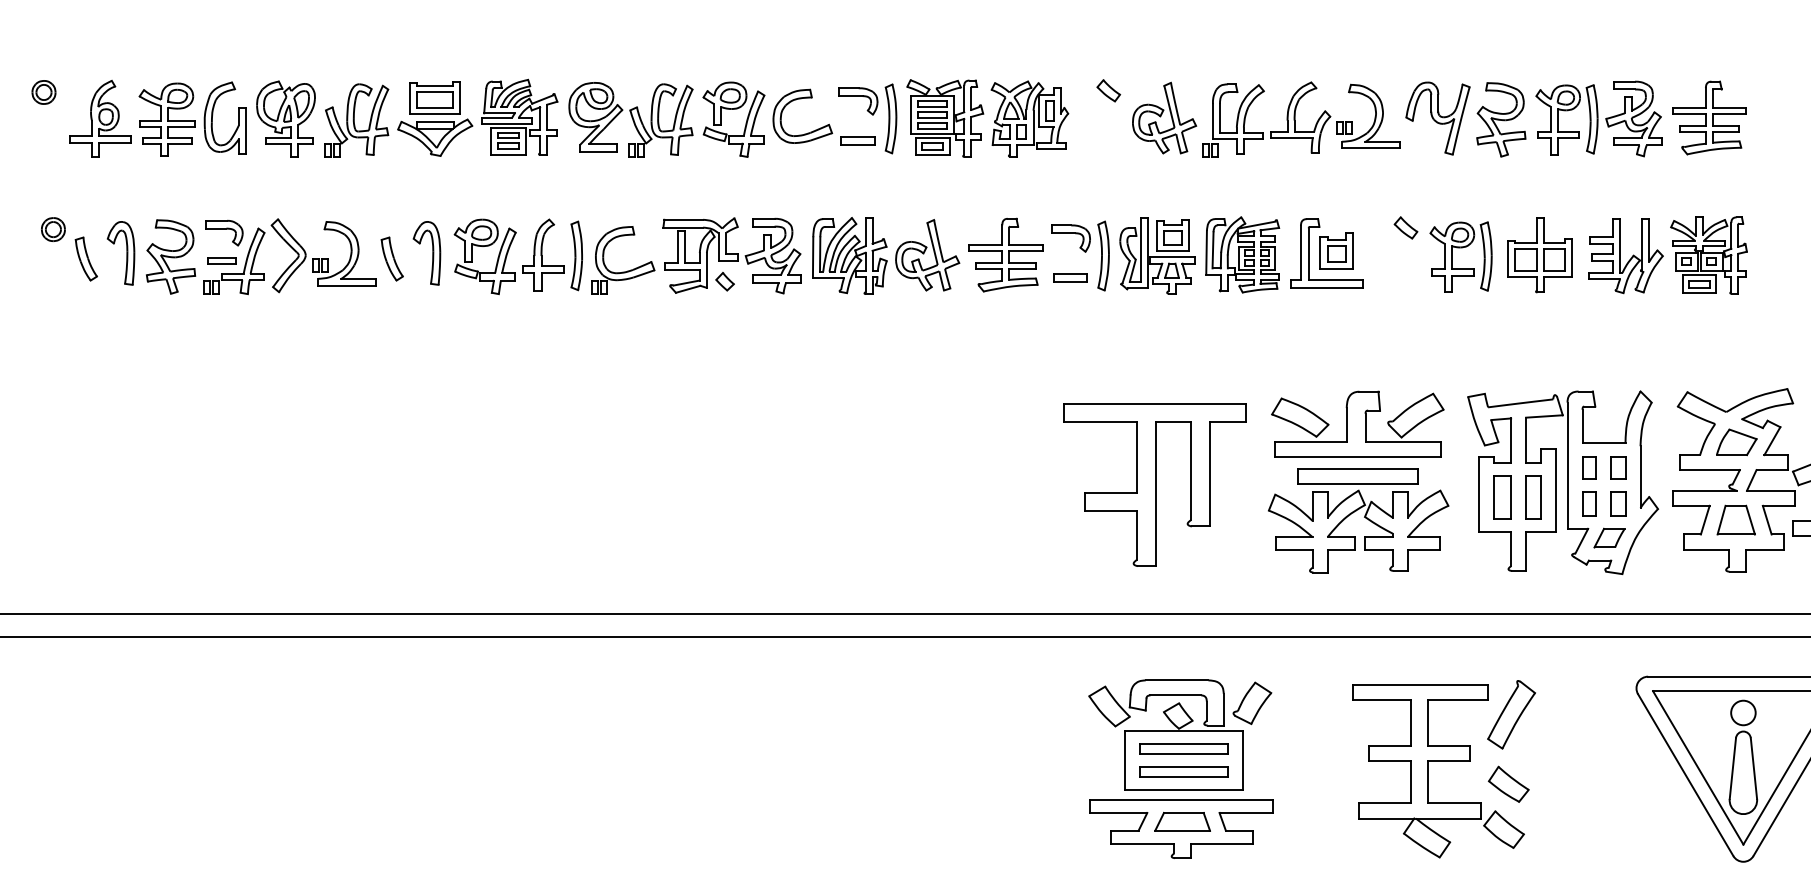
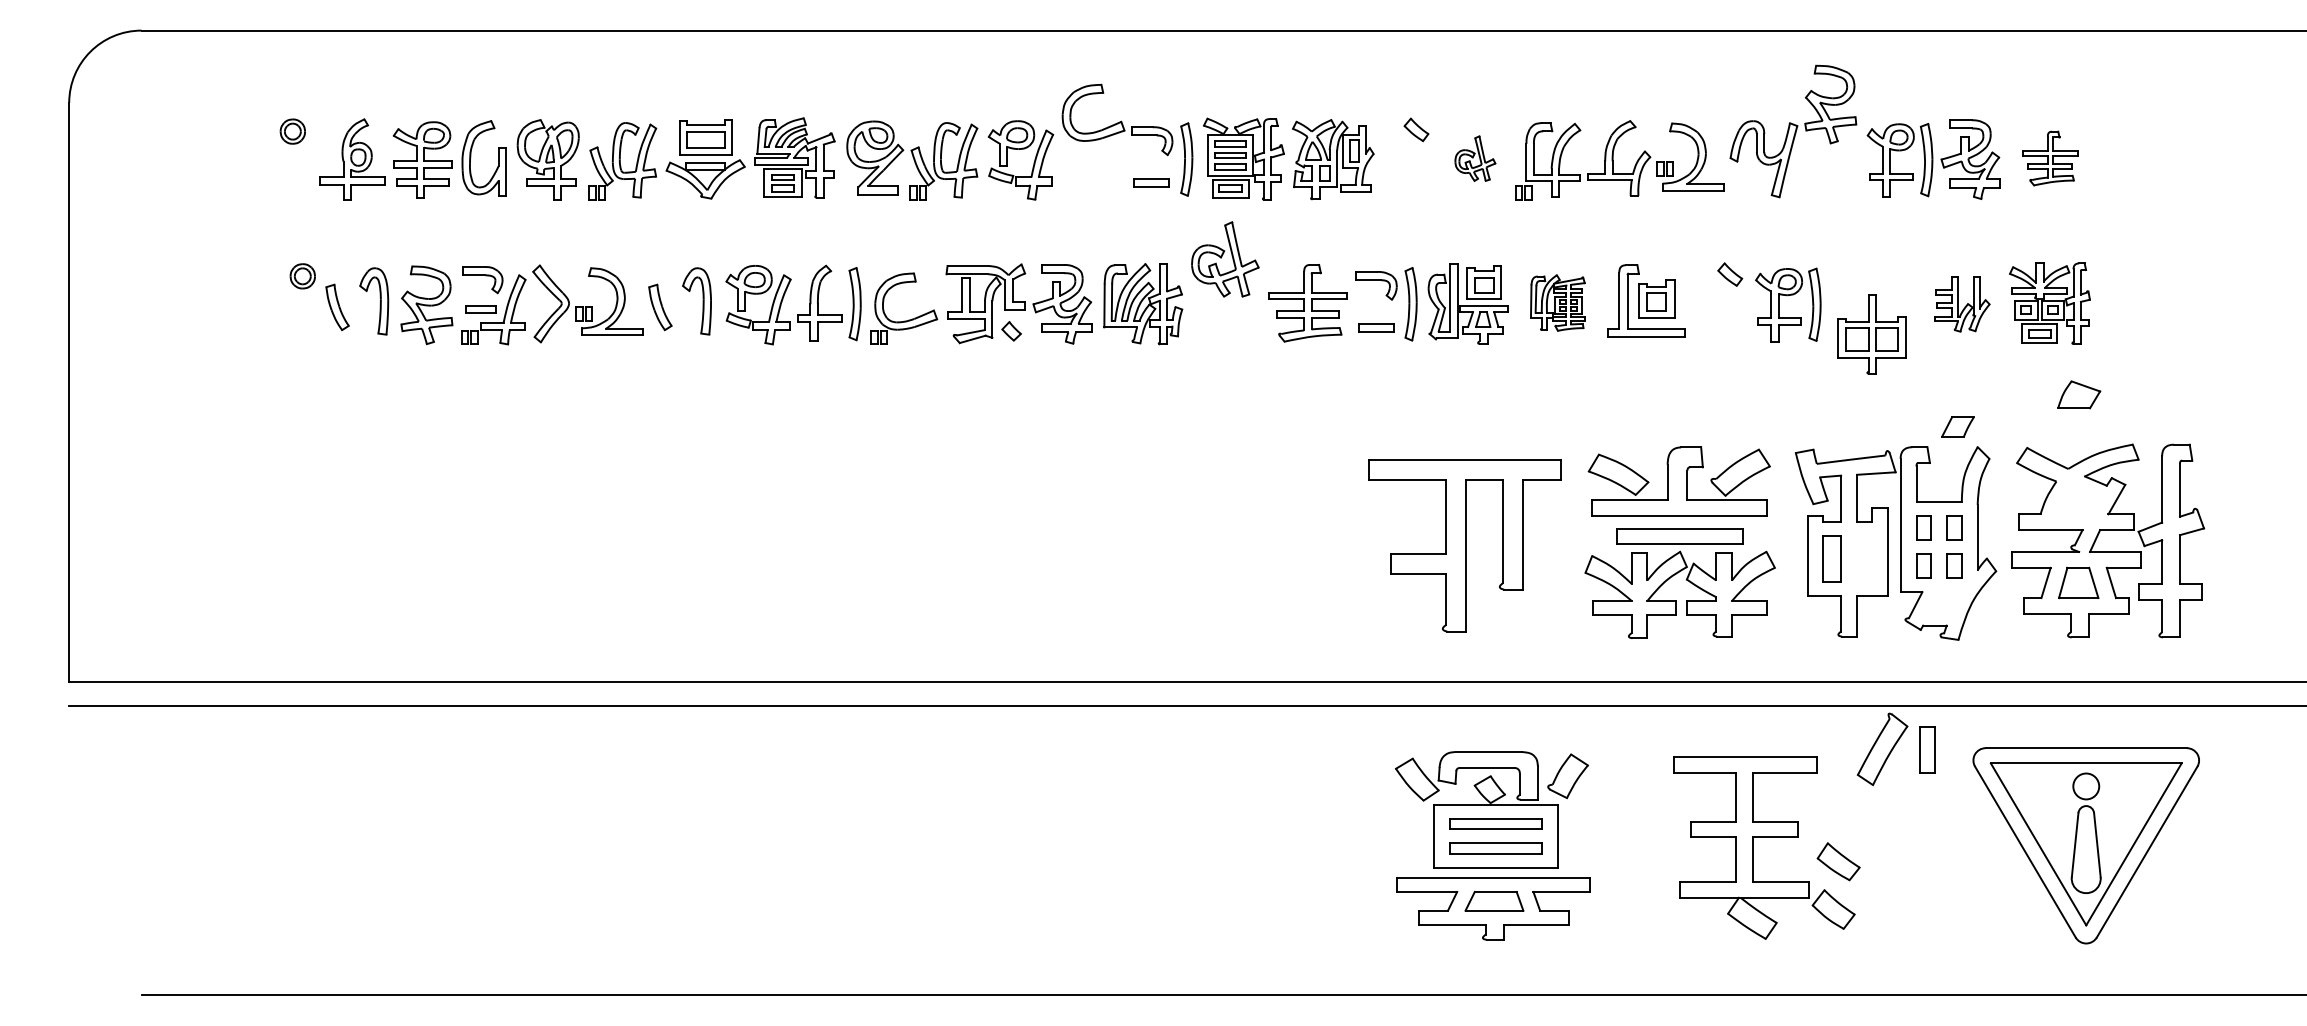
part: (797, 99) -> (1088, 95), moved
part: (1164, 117) -> (1475, 158), size x0.6
part: (1709, 117) -> (2050, 158), size x0.7
part: (1501, 119) -> (1830, 104), moved
part: (1242, 254) -> (1557, 302), size x0.7
part: (927, 255) -> (1225, 259), moved
part: (1539, 255) -> (1871, 334), moved
part: (1626, 256) -> (1962, 304), size x0.7
part: (1737, 442) -> (2079, 394), moved
part: (1533, 496) -> (1927, 749), moved
part: (1609, 537) -> (1957, 426), moved
part: (1511, 714) -> (1882, 749), moved

